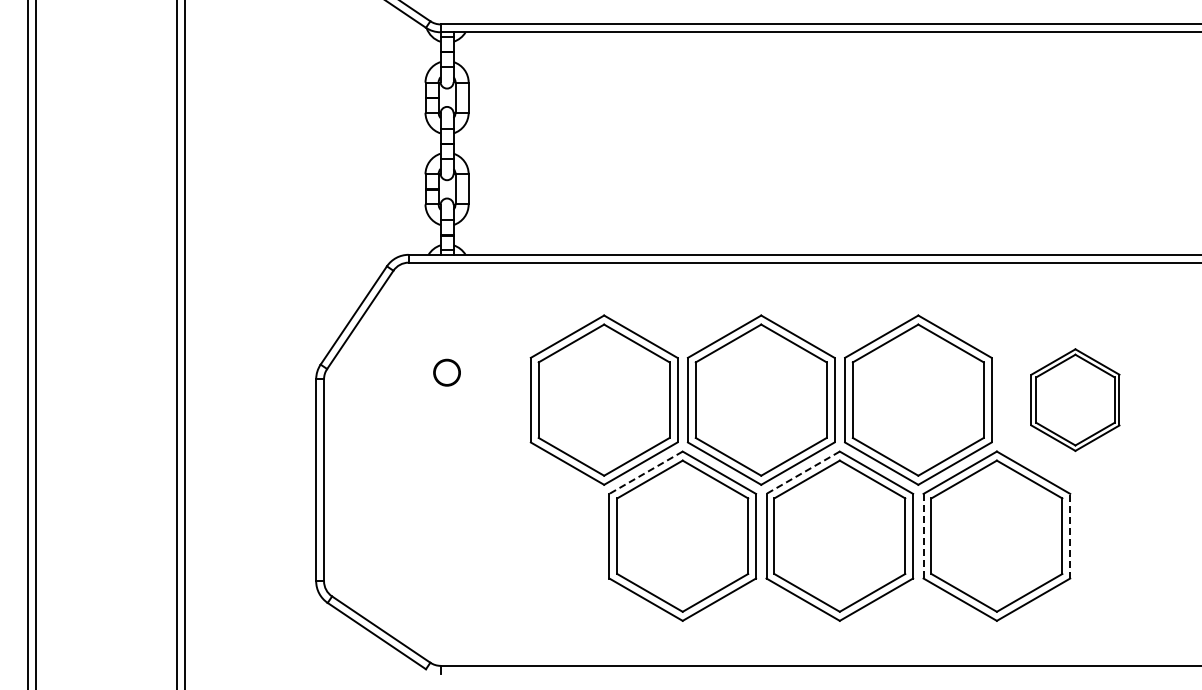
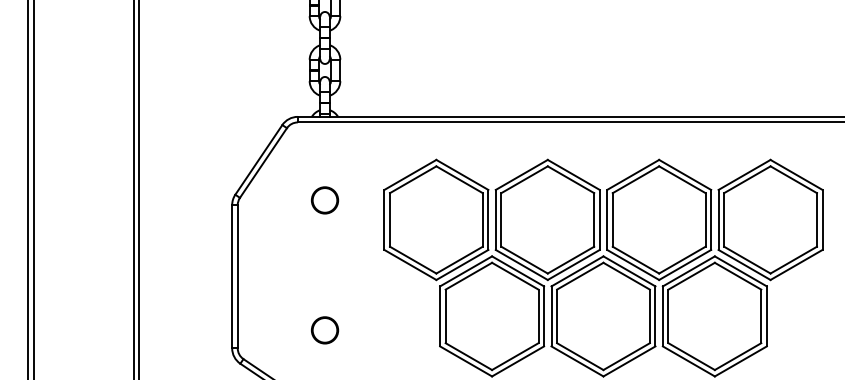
part: (446, 372) -> (324, 200), size x1.43
part: (1075, 399) -> (770, 219), size x1.67
line: (645, 472) -> (465, 271), dashed -> solid
line: (802, 472) -> (577, 271), dashed -> solid
line: (1070, 535) -> (767, 315), dashed -> solid
line: (923, 536) -> (662, 316), dashed -> solid
circle: (446, 555) -> (324, 330), added

